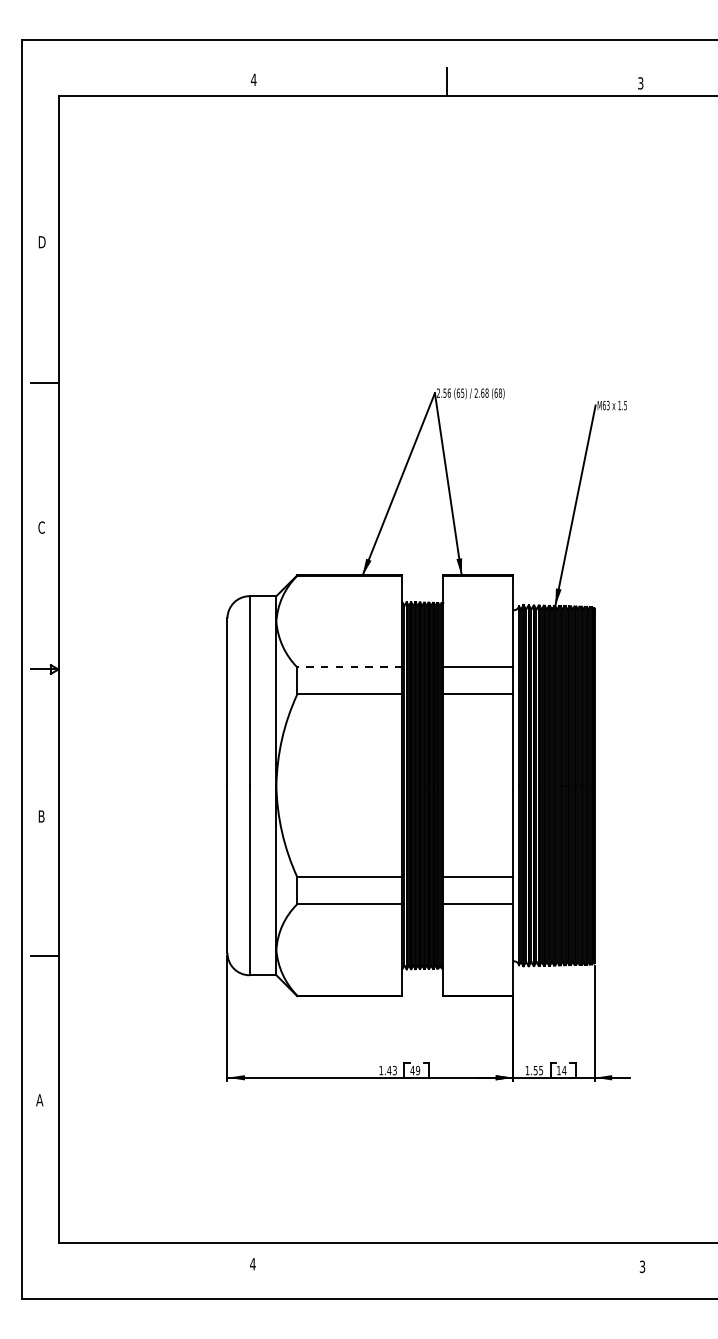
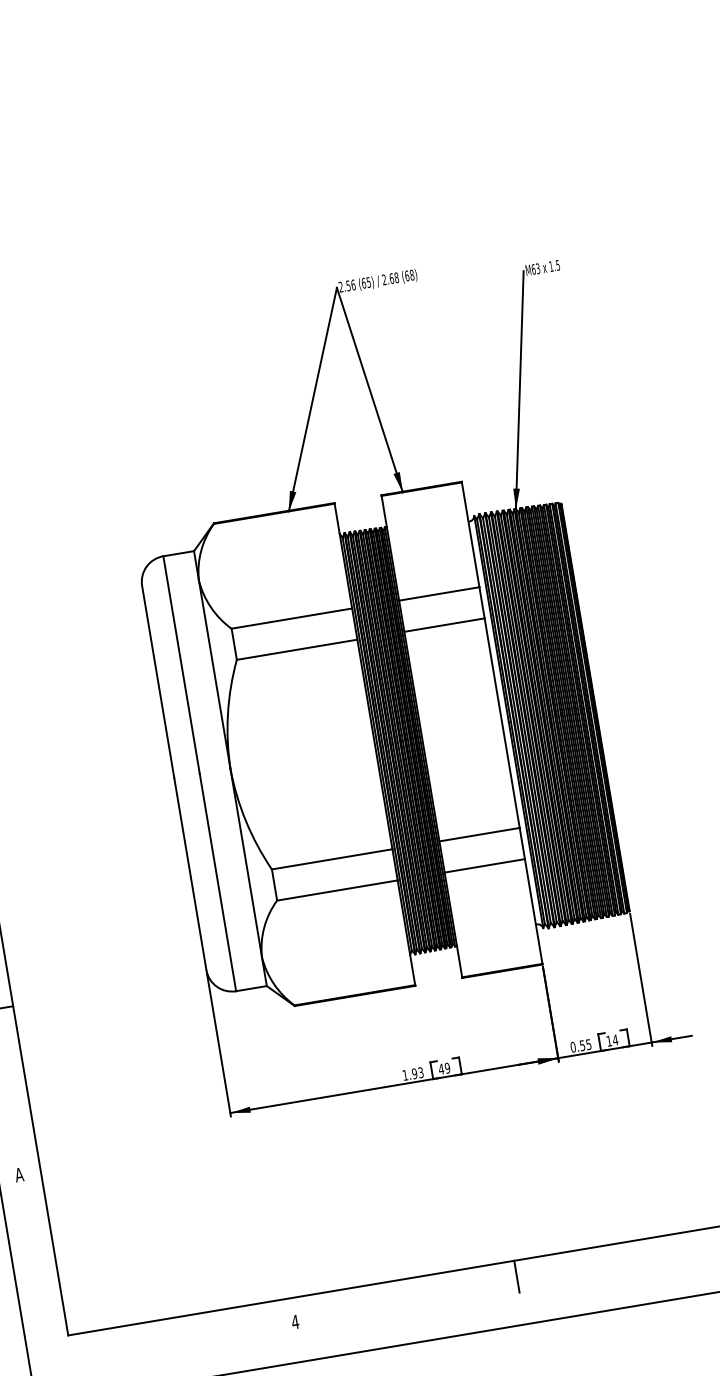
line: (349, 667) -> (291, 618), dashed -> solid
text: (389, 1070) -> (414, 1073), 1.43 -> 1.93
text: (527, 1070) -> (573, 1047), 1.55 -> 0.55
line: (447, 1257) -> (517, 1277), added

